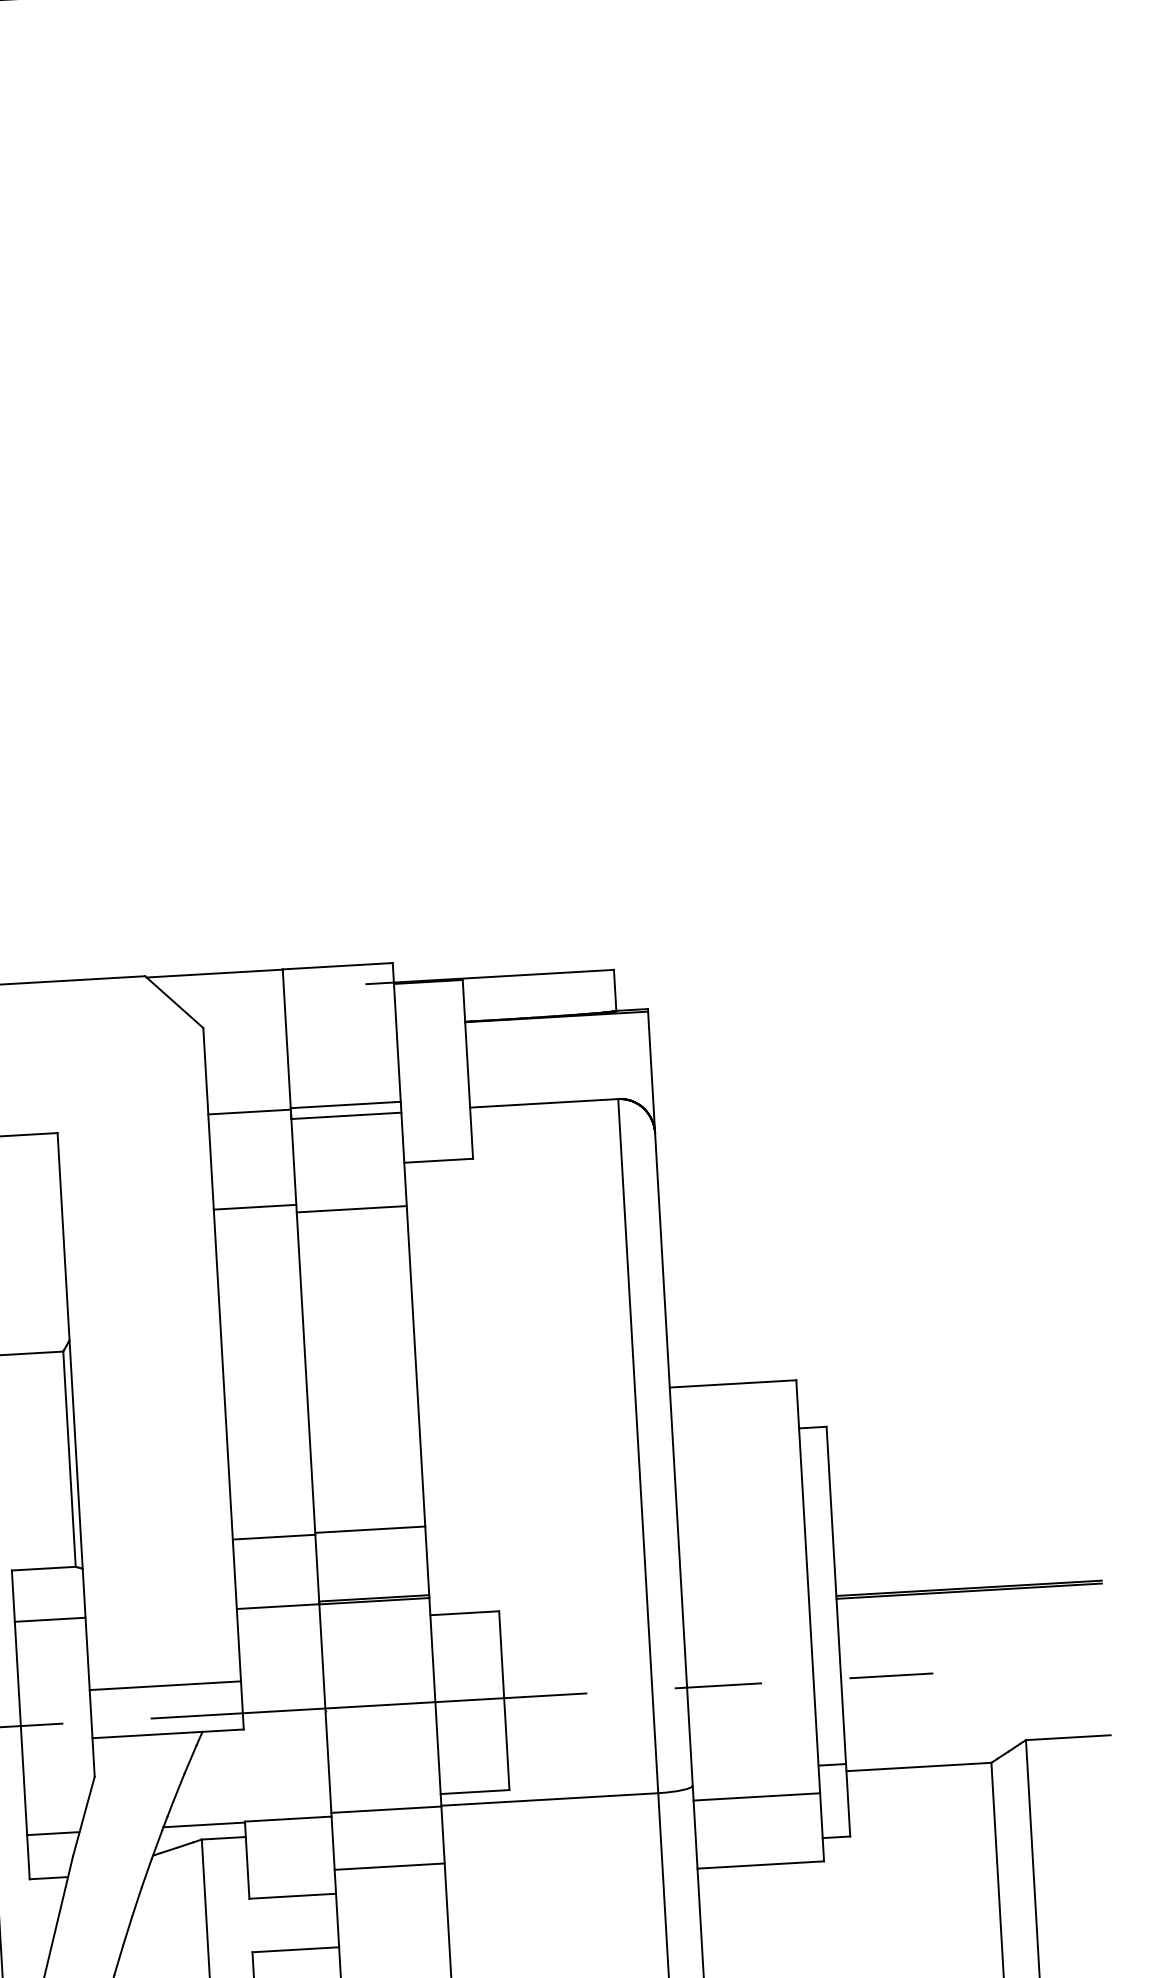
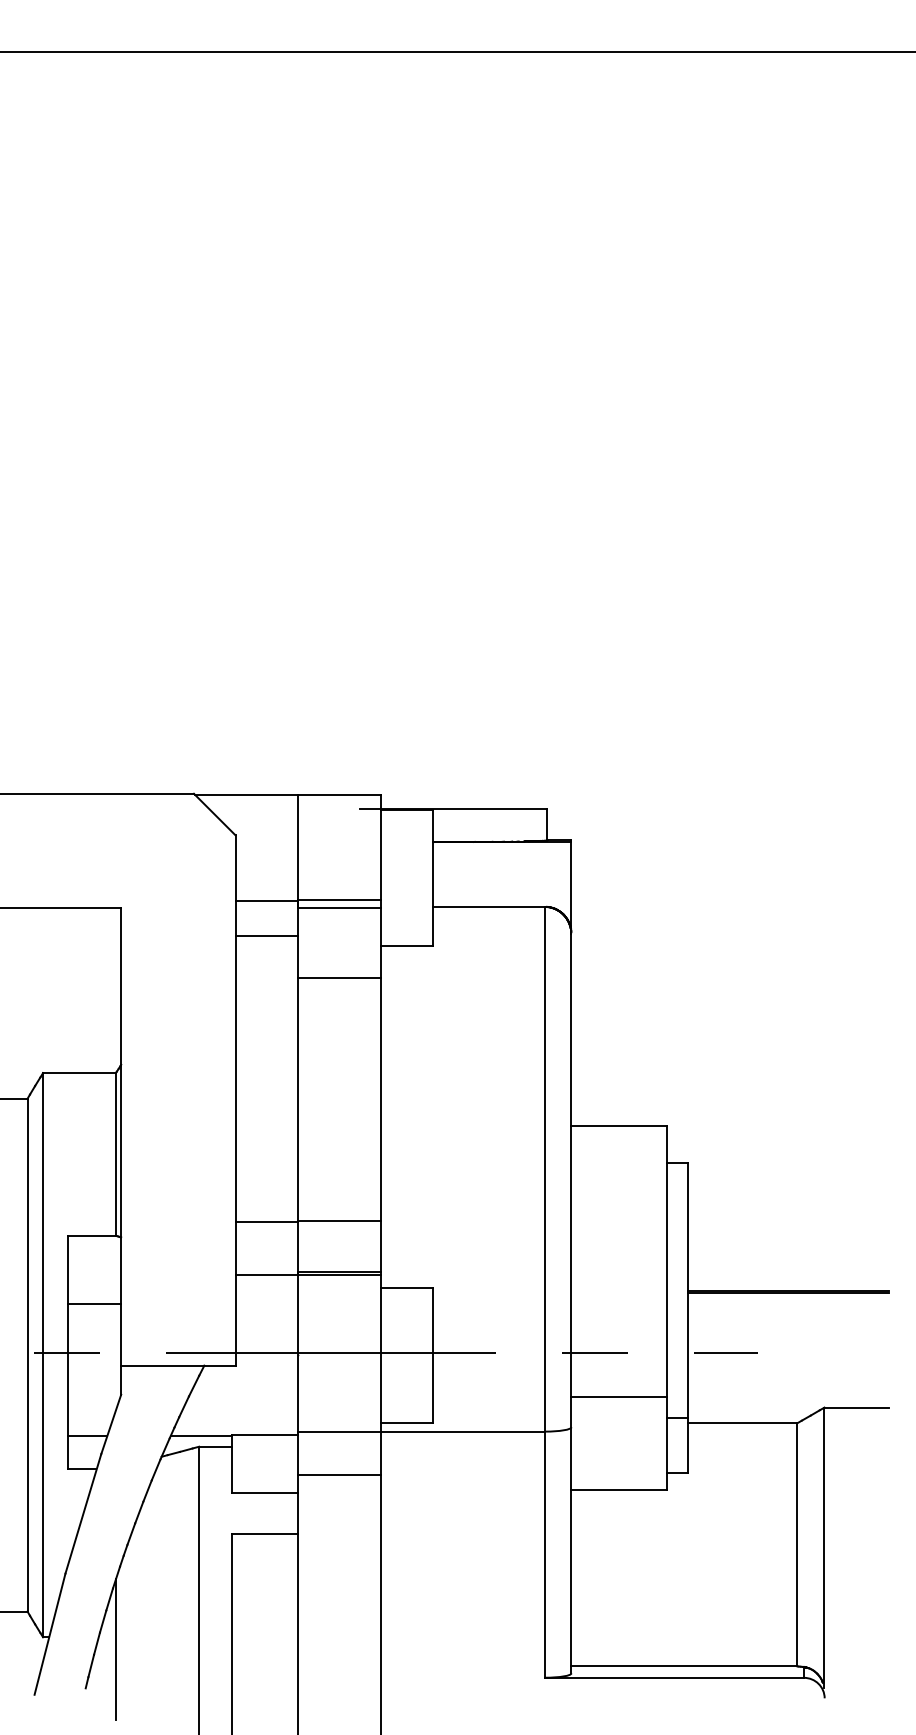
line: (254, 1207) -> (266, 935), moved
line: (50, 1619) -> (94, 1303), moved
line: (165, 1686) -> (178, 1329), removed
line: (757, 1796) -> (619, 1396), moved

